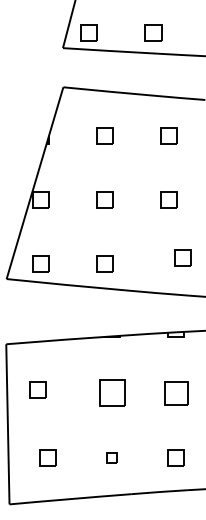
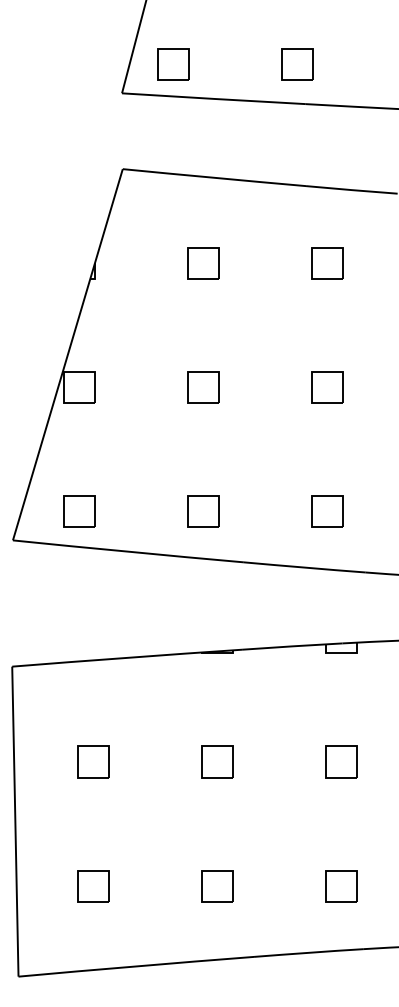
part: (182, 257) -> (326, 510), moved
part: (37, 389) -> (92, 761), moved
part: (111, 393) -> (215, 761), size x0.62
part: (175, 393) -> (339, 761), size x0.71
part: (111, 457) -> (215, 885), size x1.67

